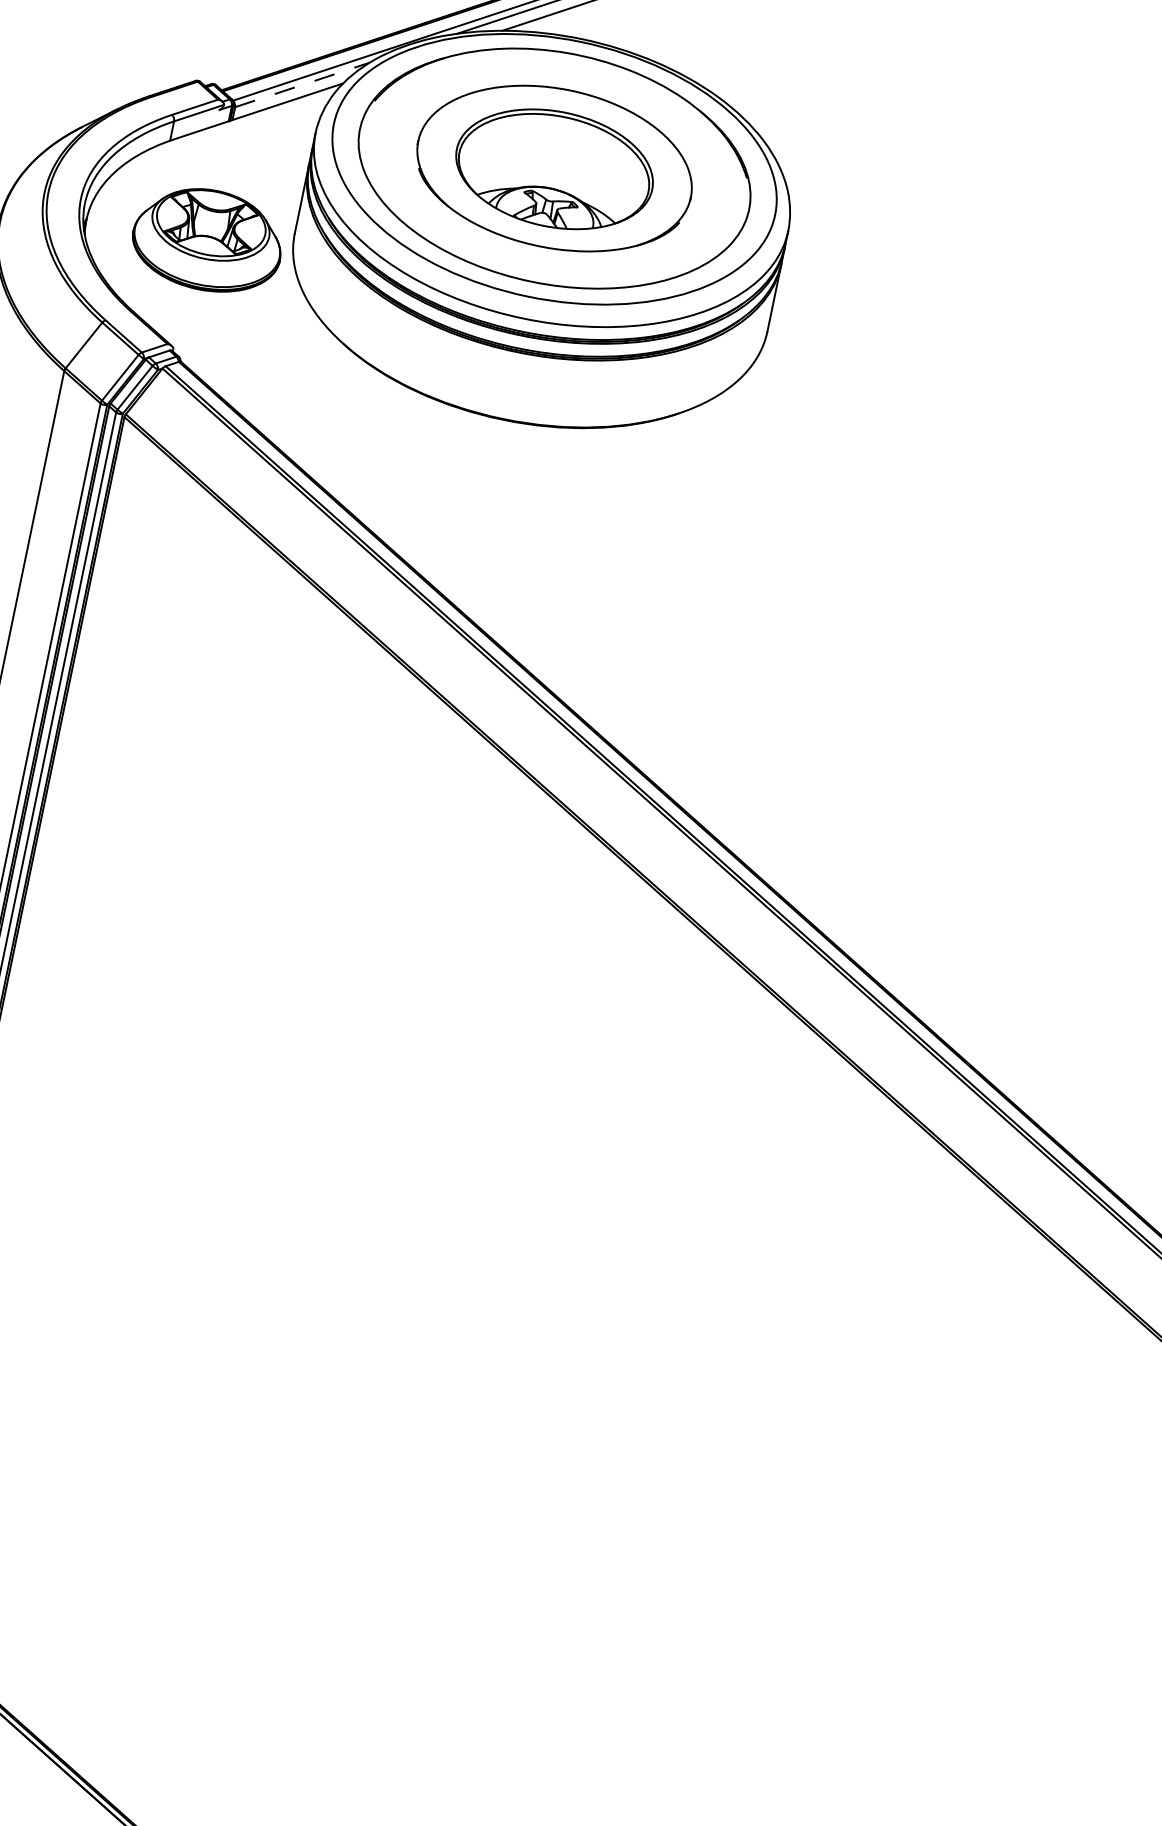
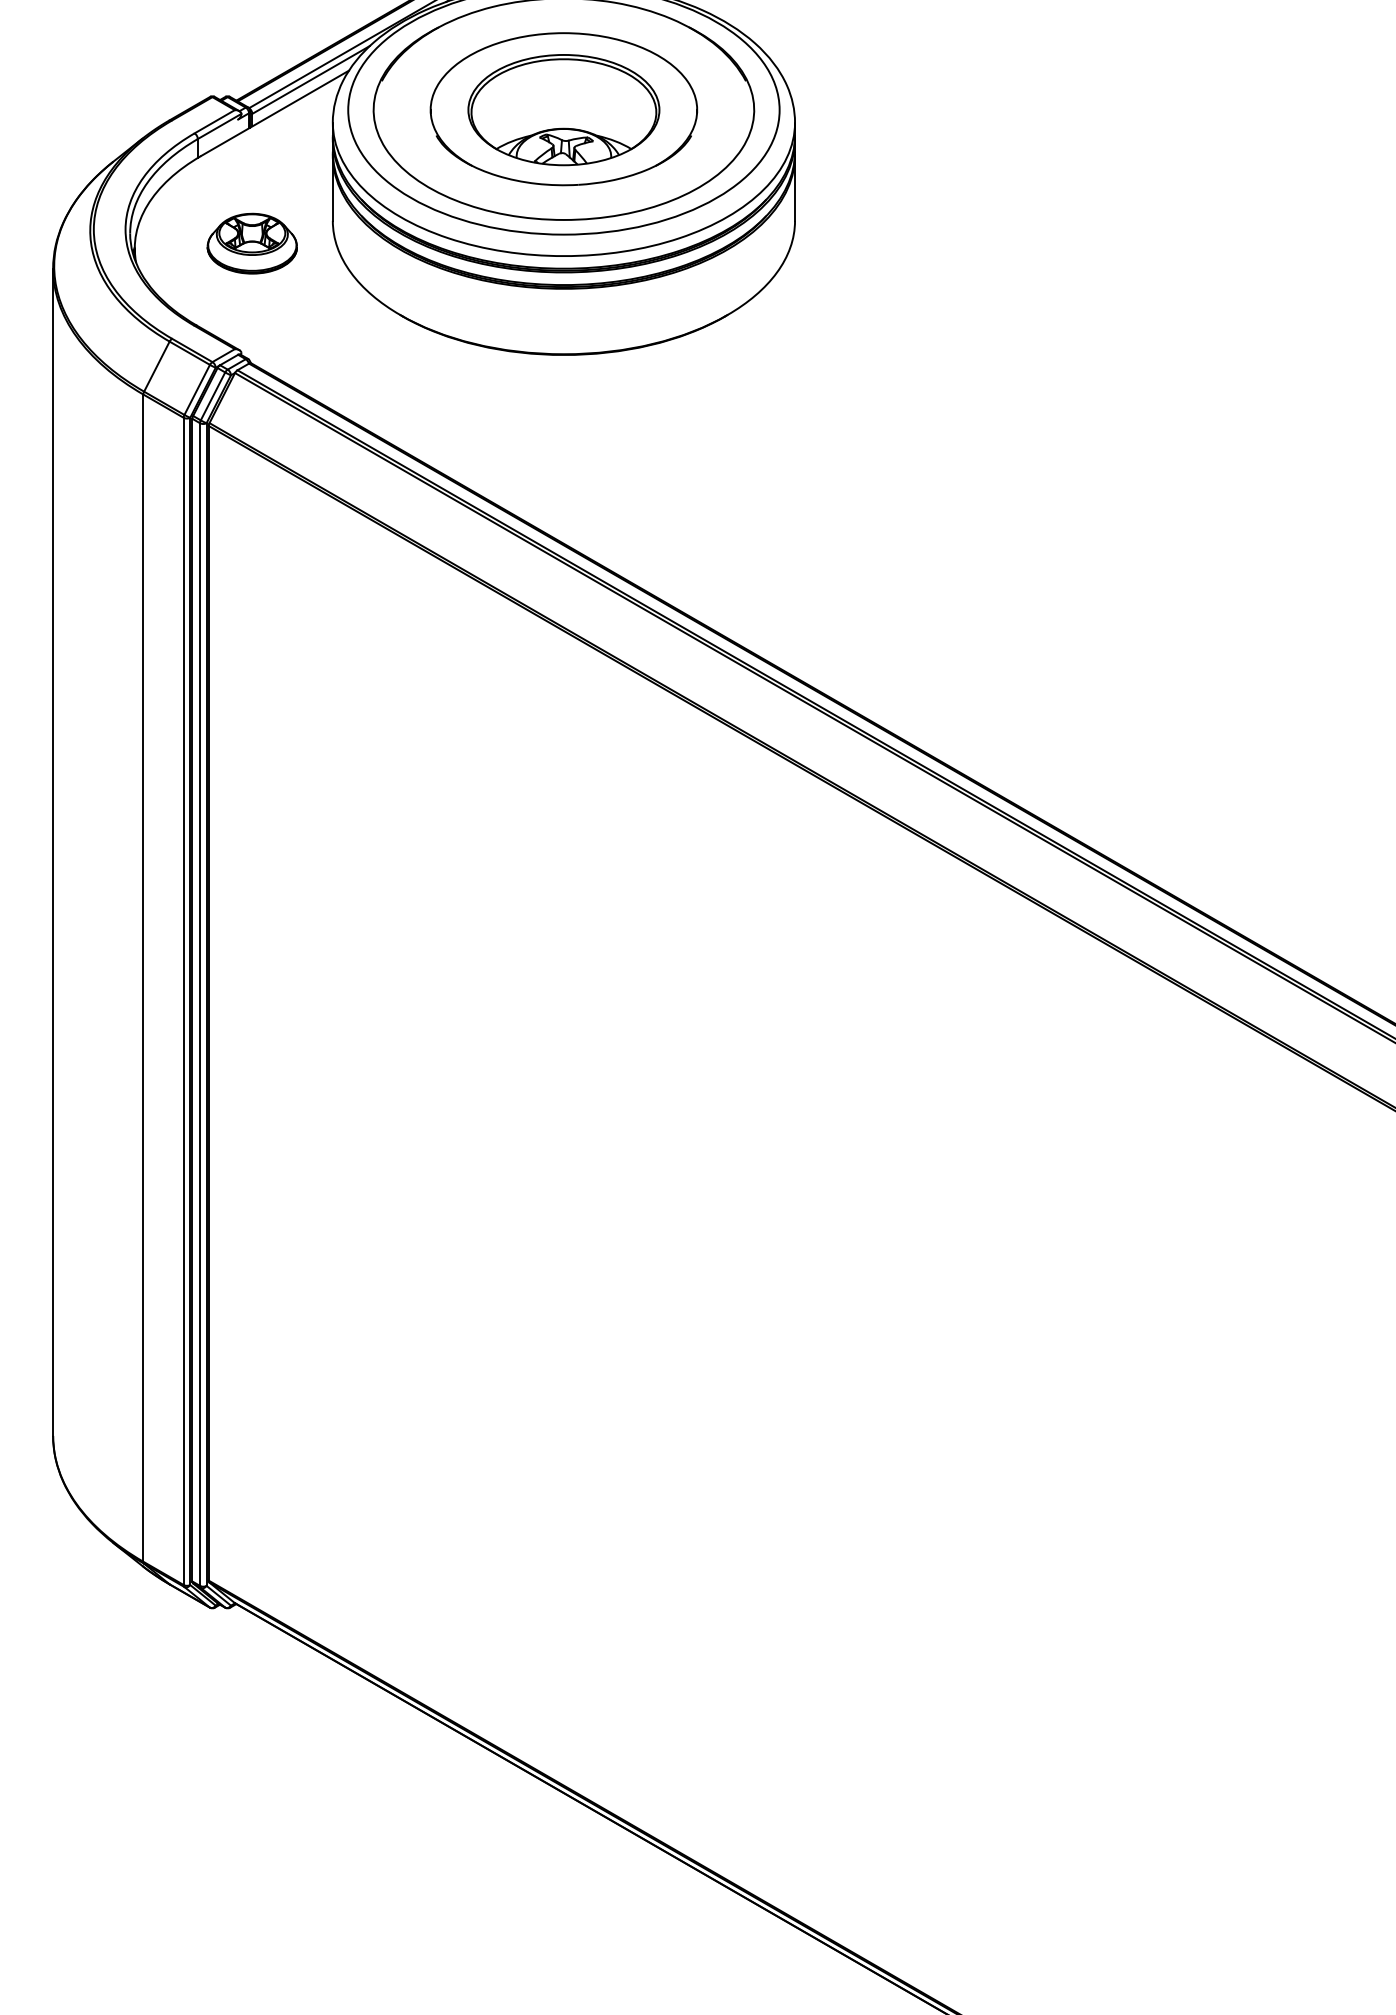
line: (302, 84) -> (311, 79), dashed -> solid
part: (206, 239) -> (251, 243), size x0.62

